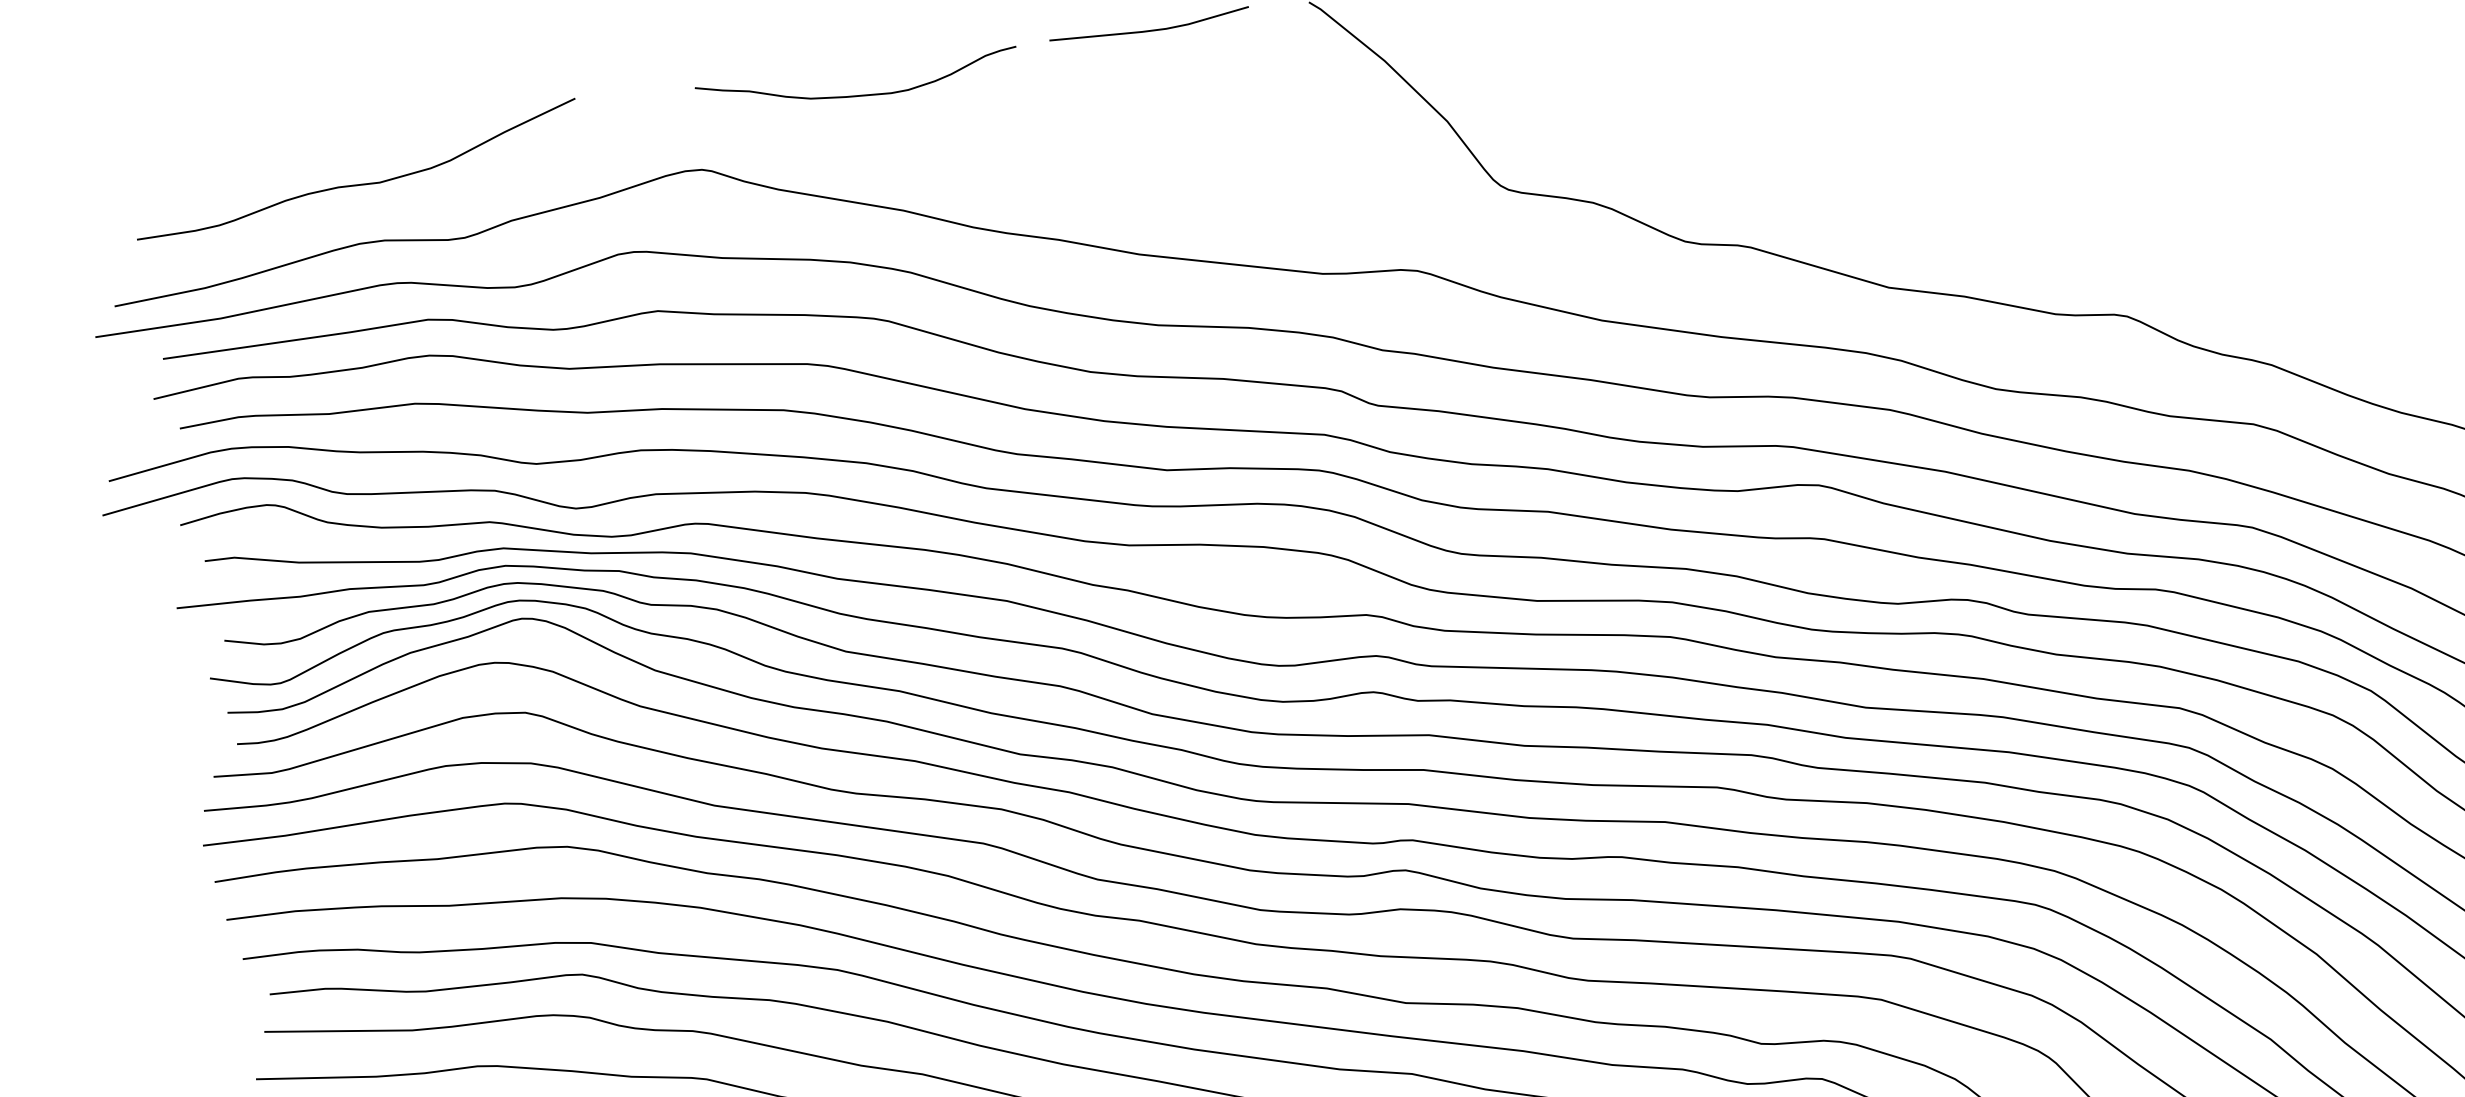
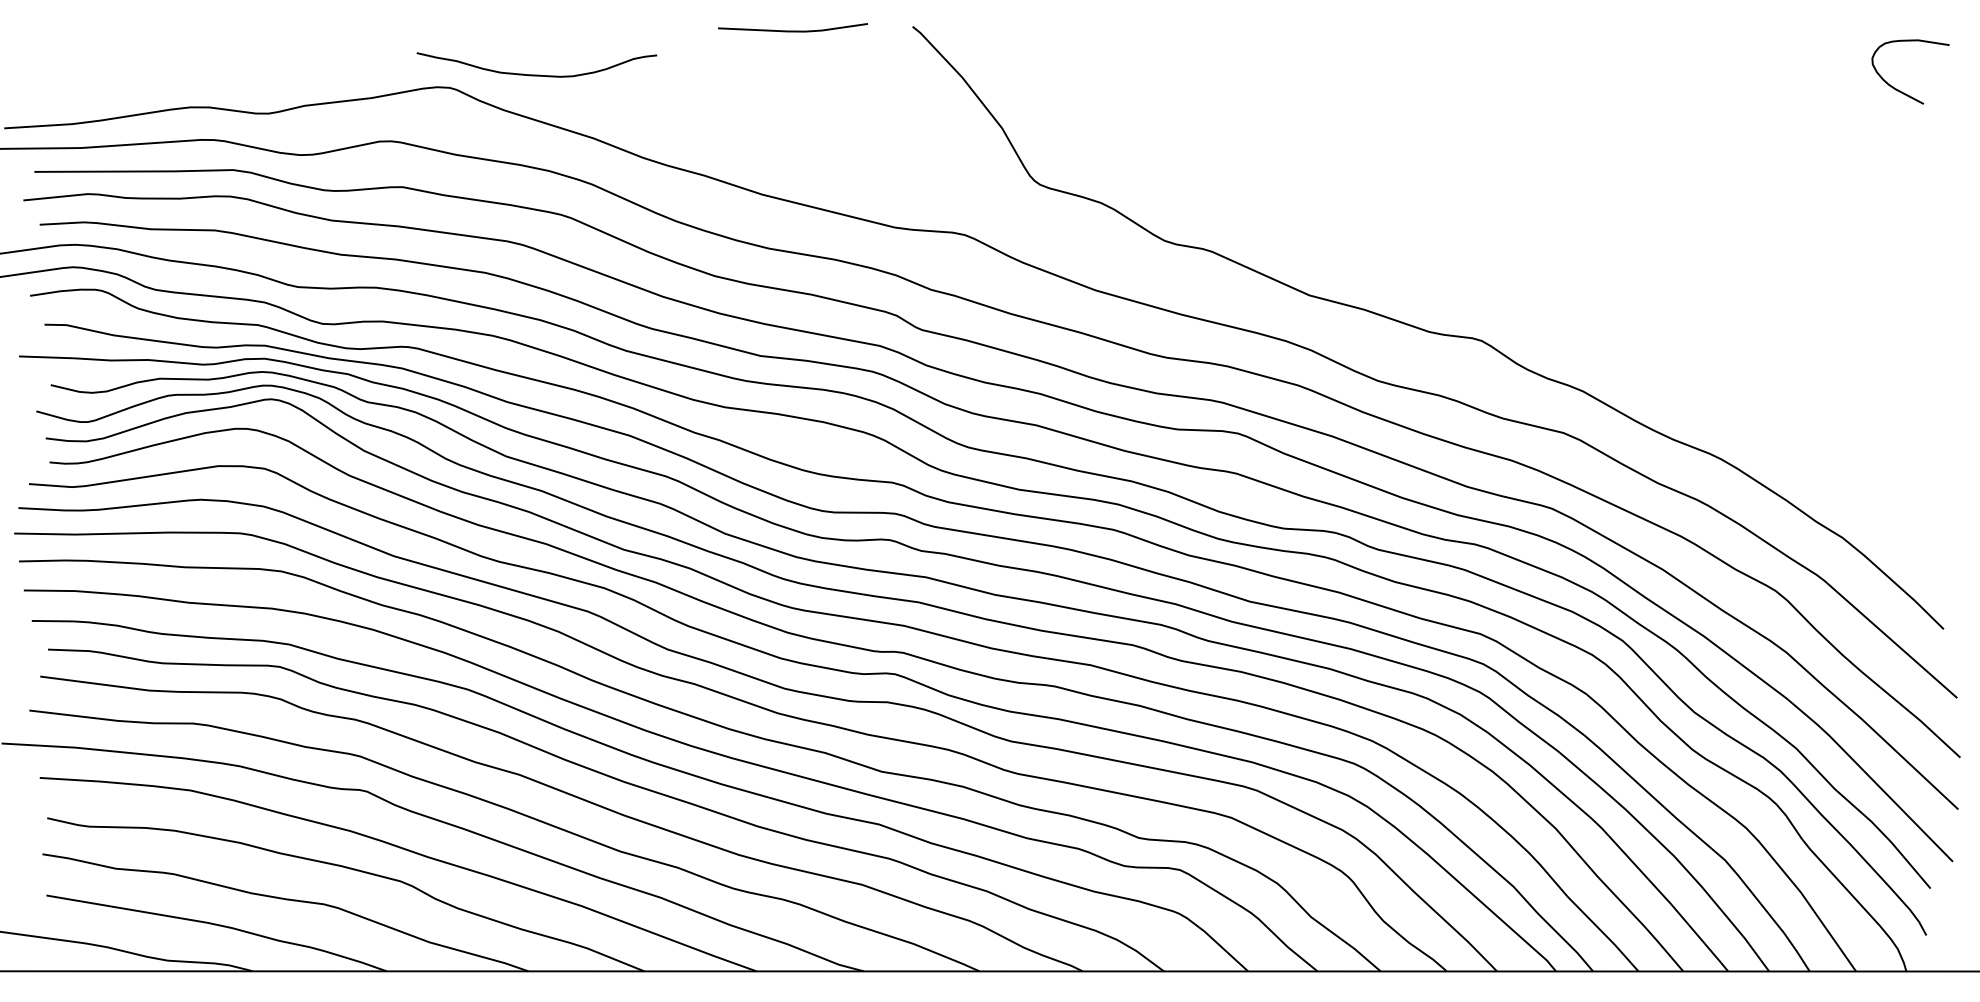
curve: (858, 94) -> (536, 74), moved
curve: (358, 184) -> (195, 63), removed

